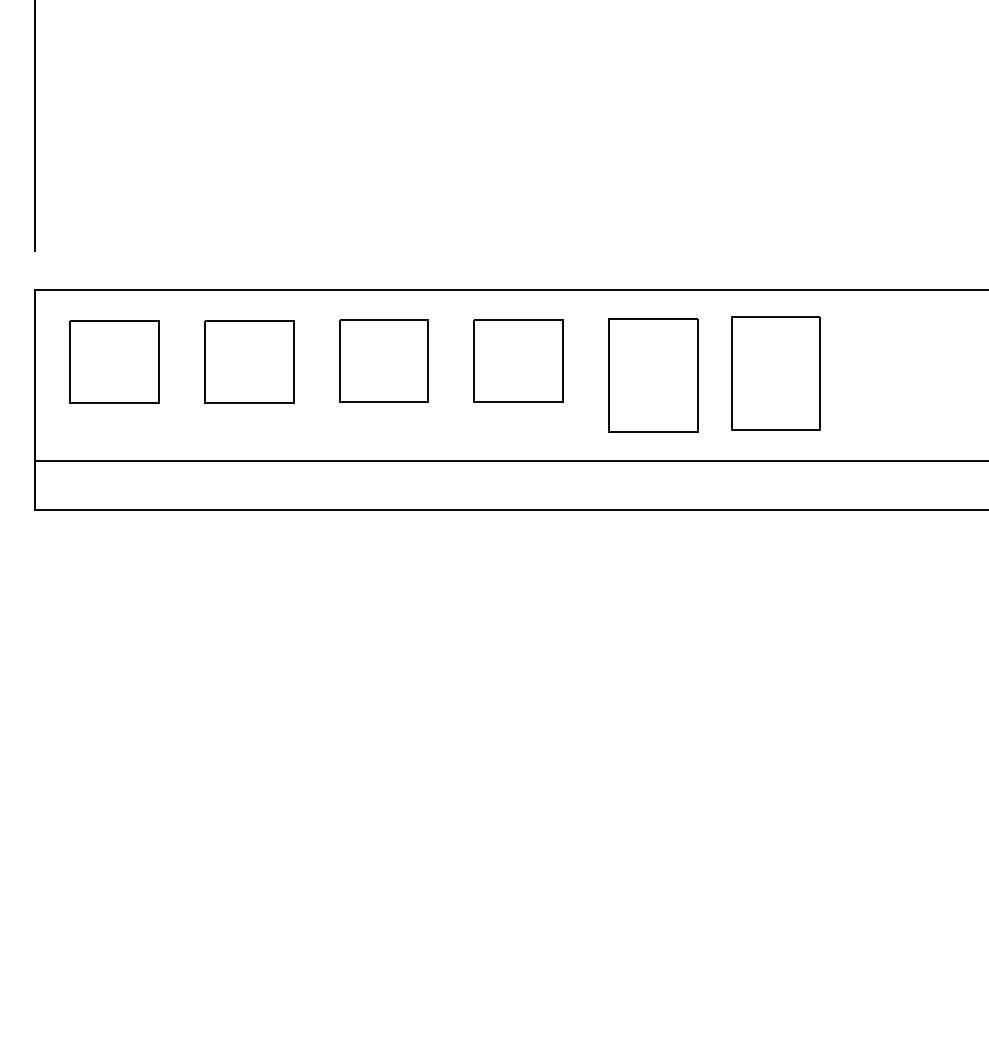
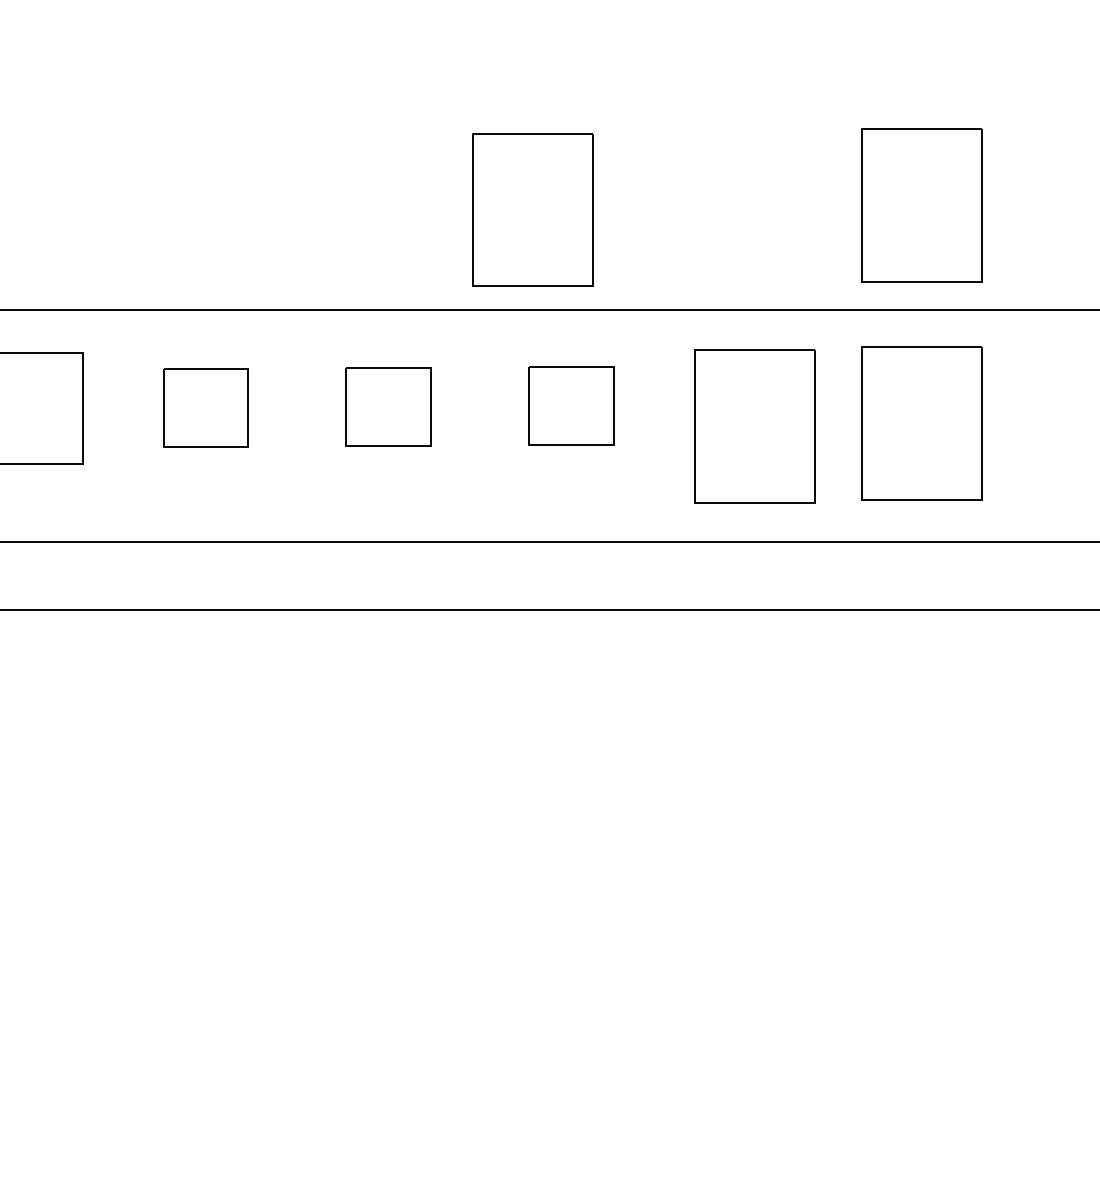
part: (775, 212) -> (920, 204), added
part: (490, 216) -> (533, 210), added
part: (383, 360) -> (387, 406), size x0.7
part: (518, 360) -> (571, 406), size x0.7
part: (249, 361) -> (205, 407), size x0.7

